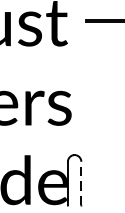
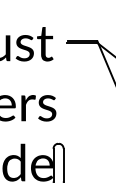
line: (81, 182) -> (63, 164), dashed -> solid

